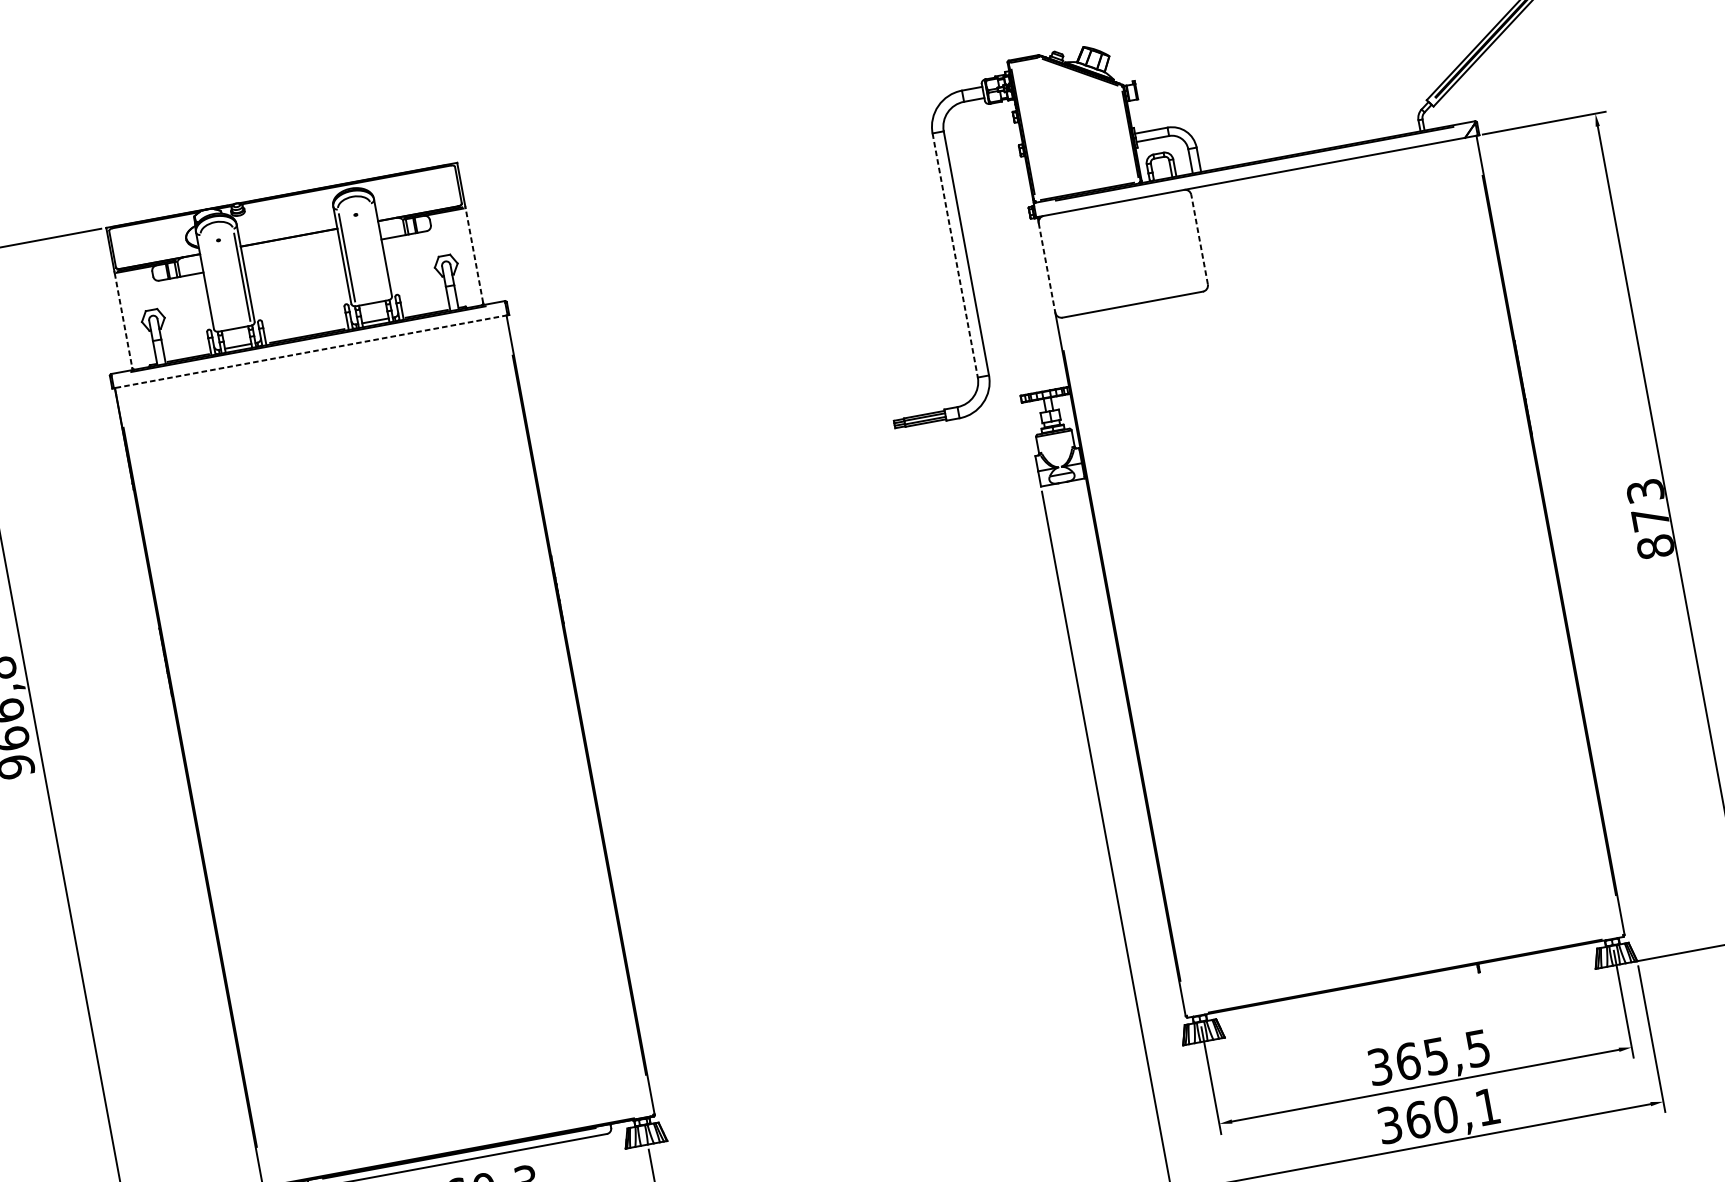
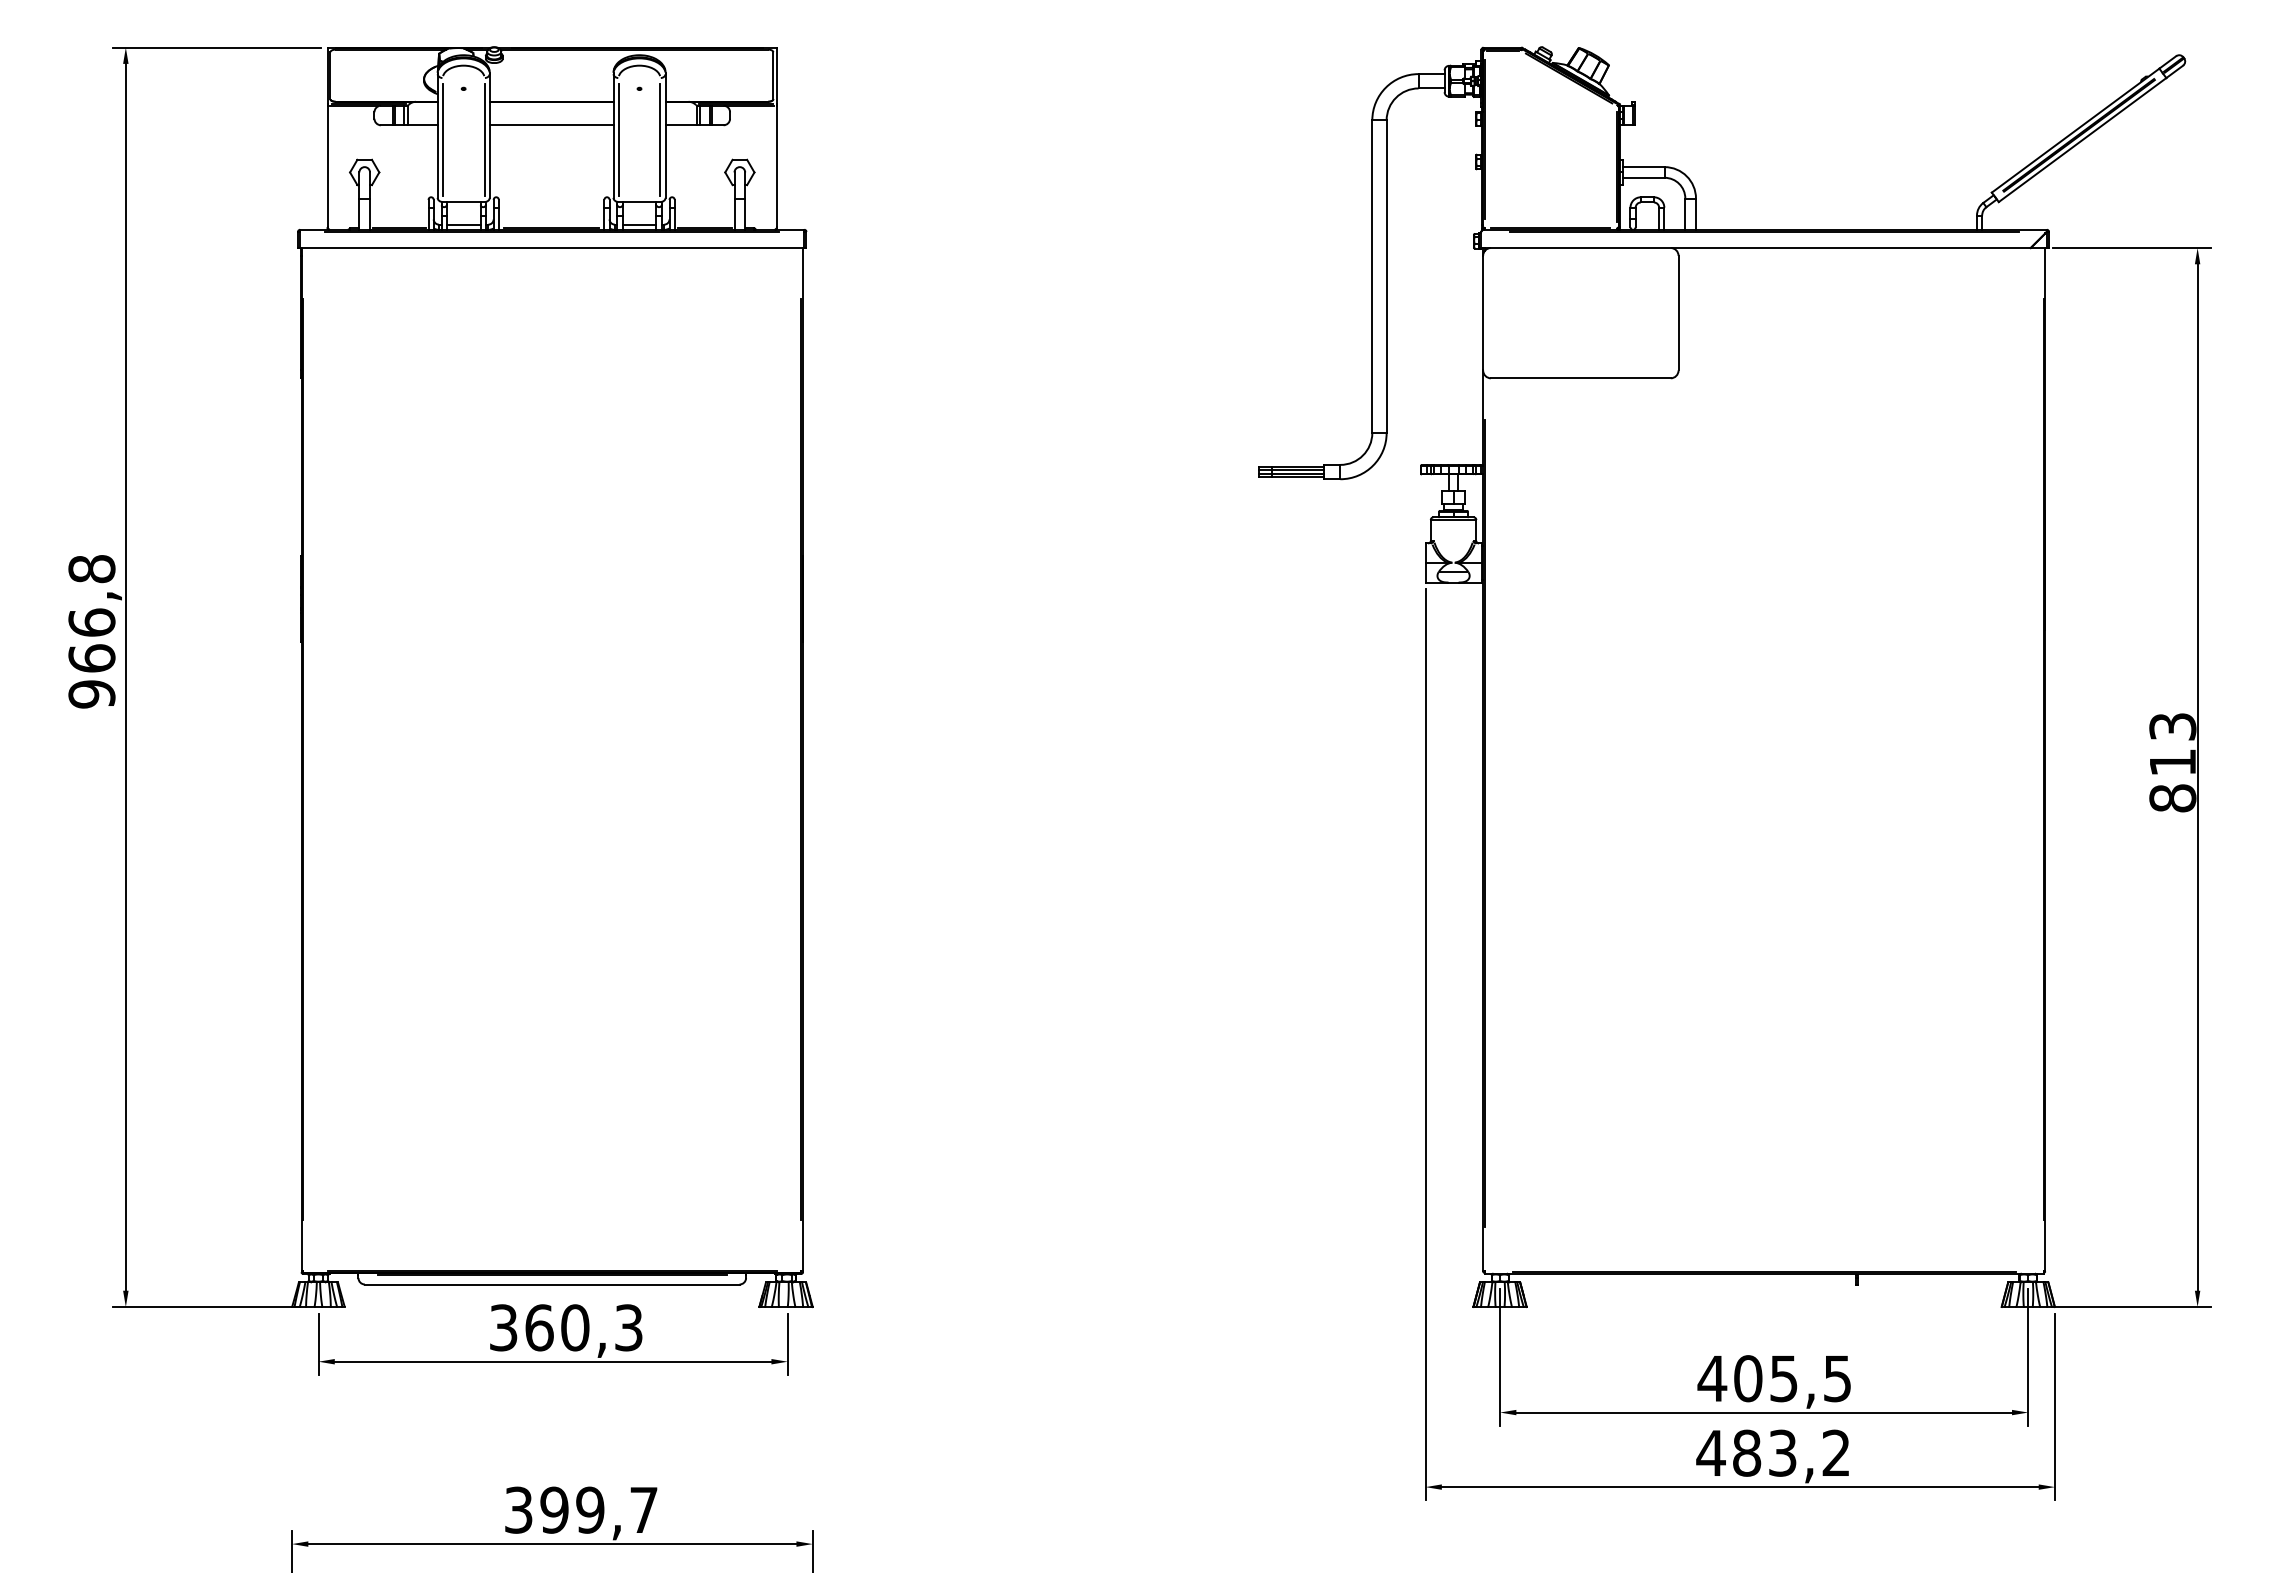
line: (1199, 239) -> (1678, 312), dashed -> solid
line: (379, 251) -> (660, 139), added
line: (474, 255) -> (776, 166), dashed -> solid
line: (292, 256) -> (551, 125), added
line: (955, 256) -> (1372, 277), dashed -> solid
line: (1047, 268) -> (1483, 313), dashed -> solid
line: (209, 282) -> (442, 139), added
line: (123, 320) -> (327, 166), dashed -> solid
line: (310, 352) -> (551, 248), dashed -> solid
text: (1650, 519) -> (2172, 762), 873 -> 813
text: (1393, 1064) -> (1729, 1378), 365,5 -> 405,5
text: (1437, 1115) -> (1772, 1452), 360,1 -> 483,2

